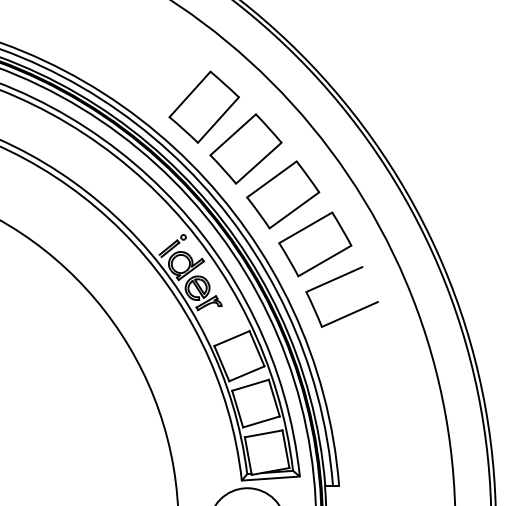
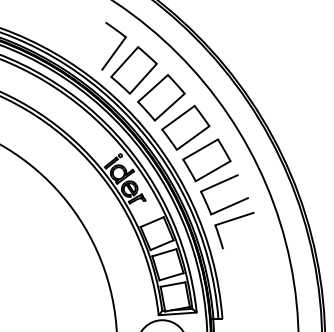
part: (172, 70) -> (113, 46), added
part: (351, 337) -> (230, 221), added

